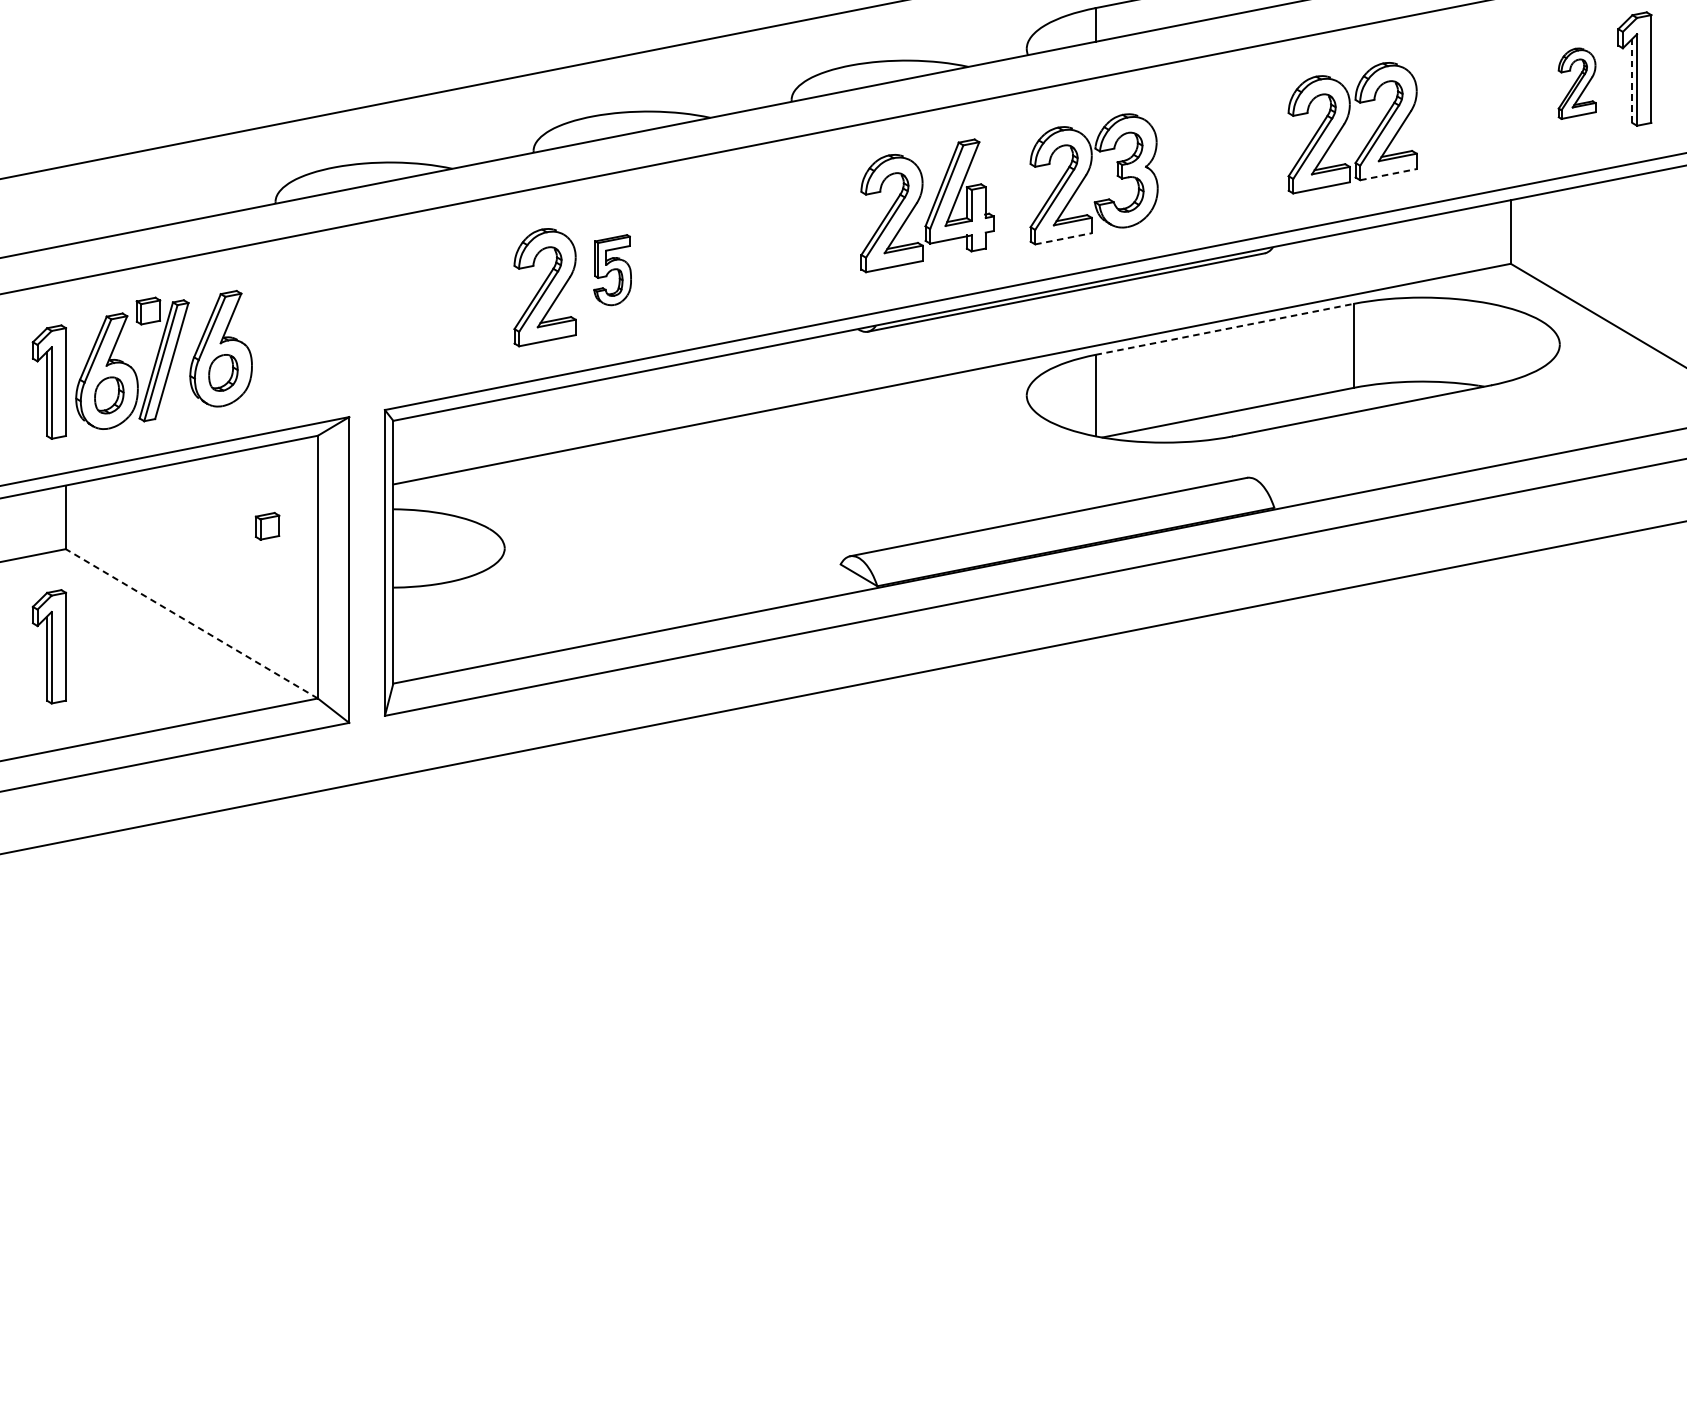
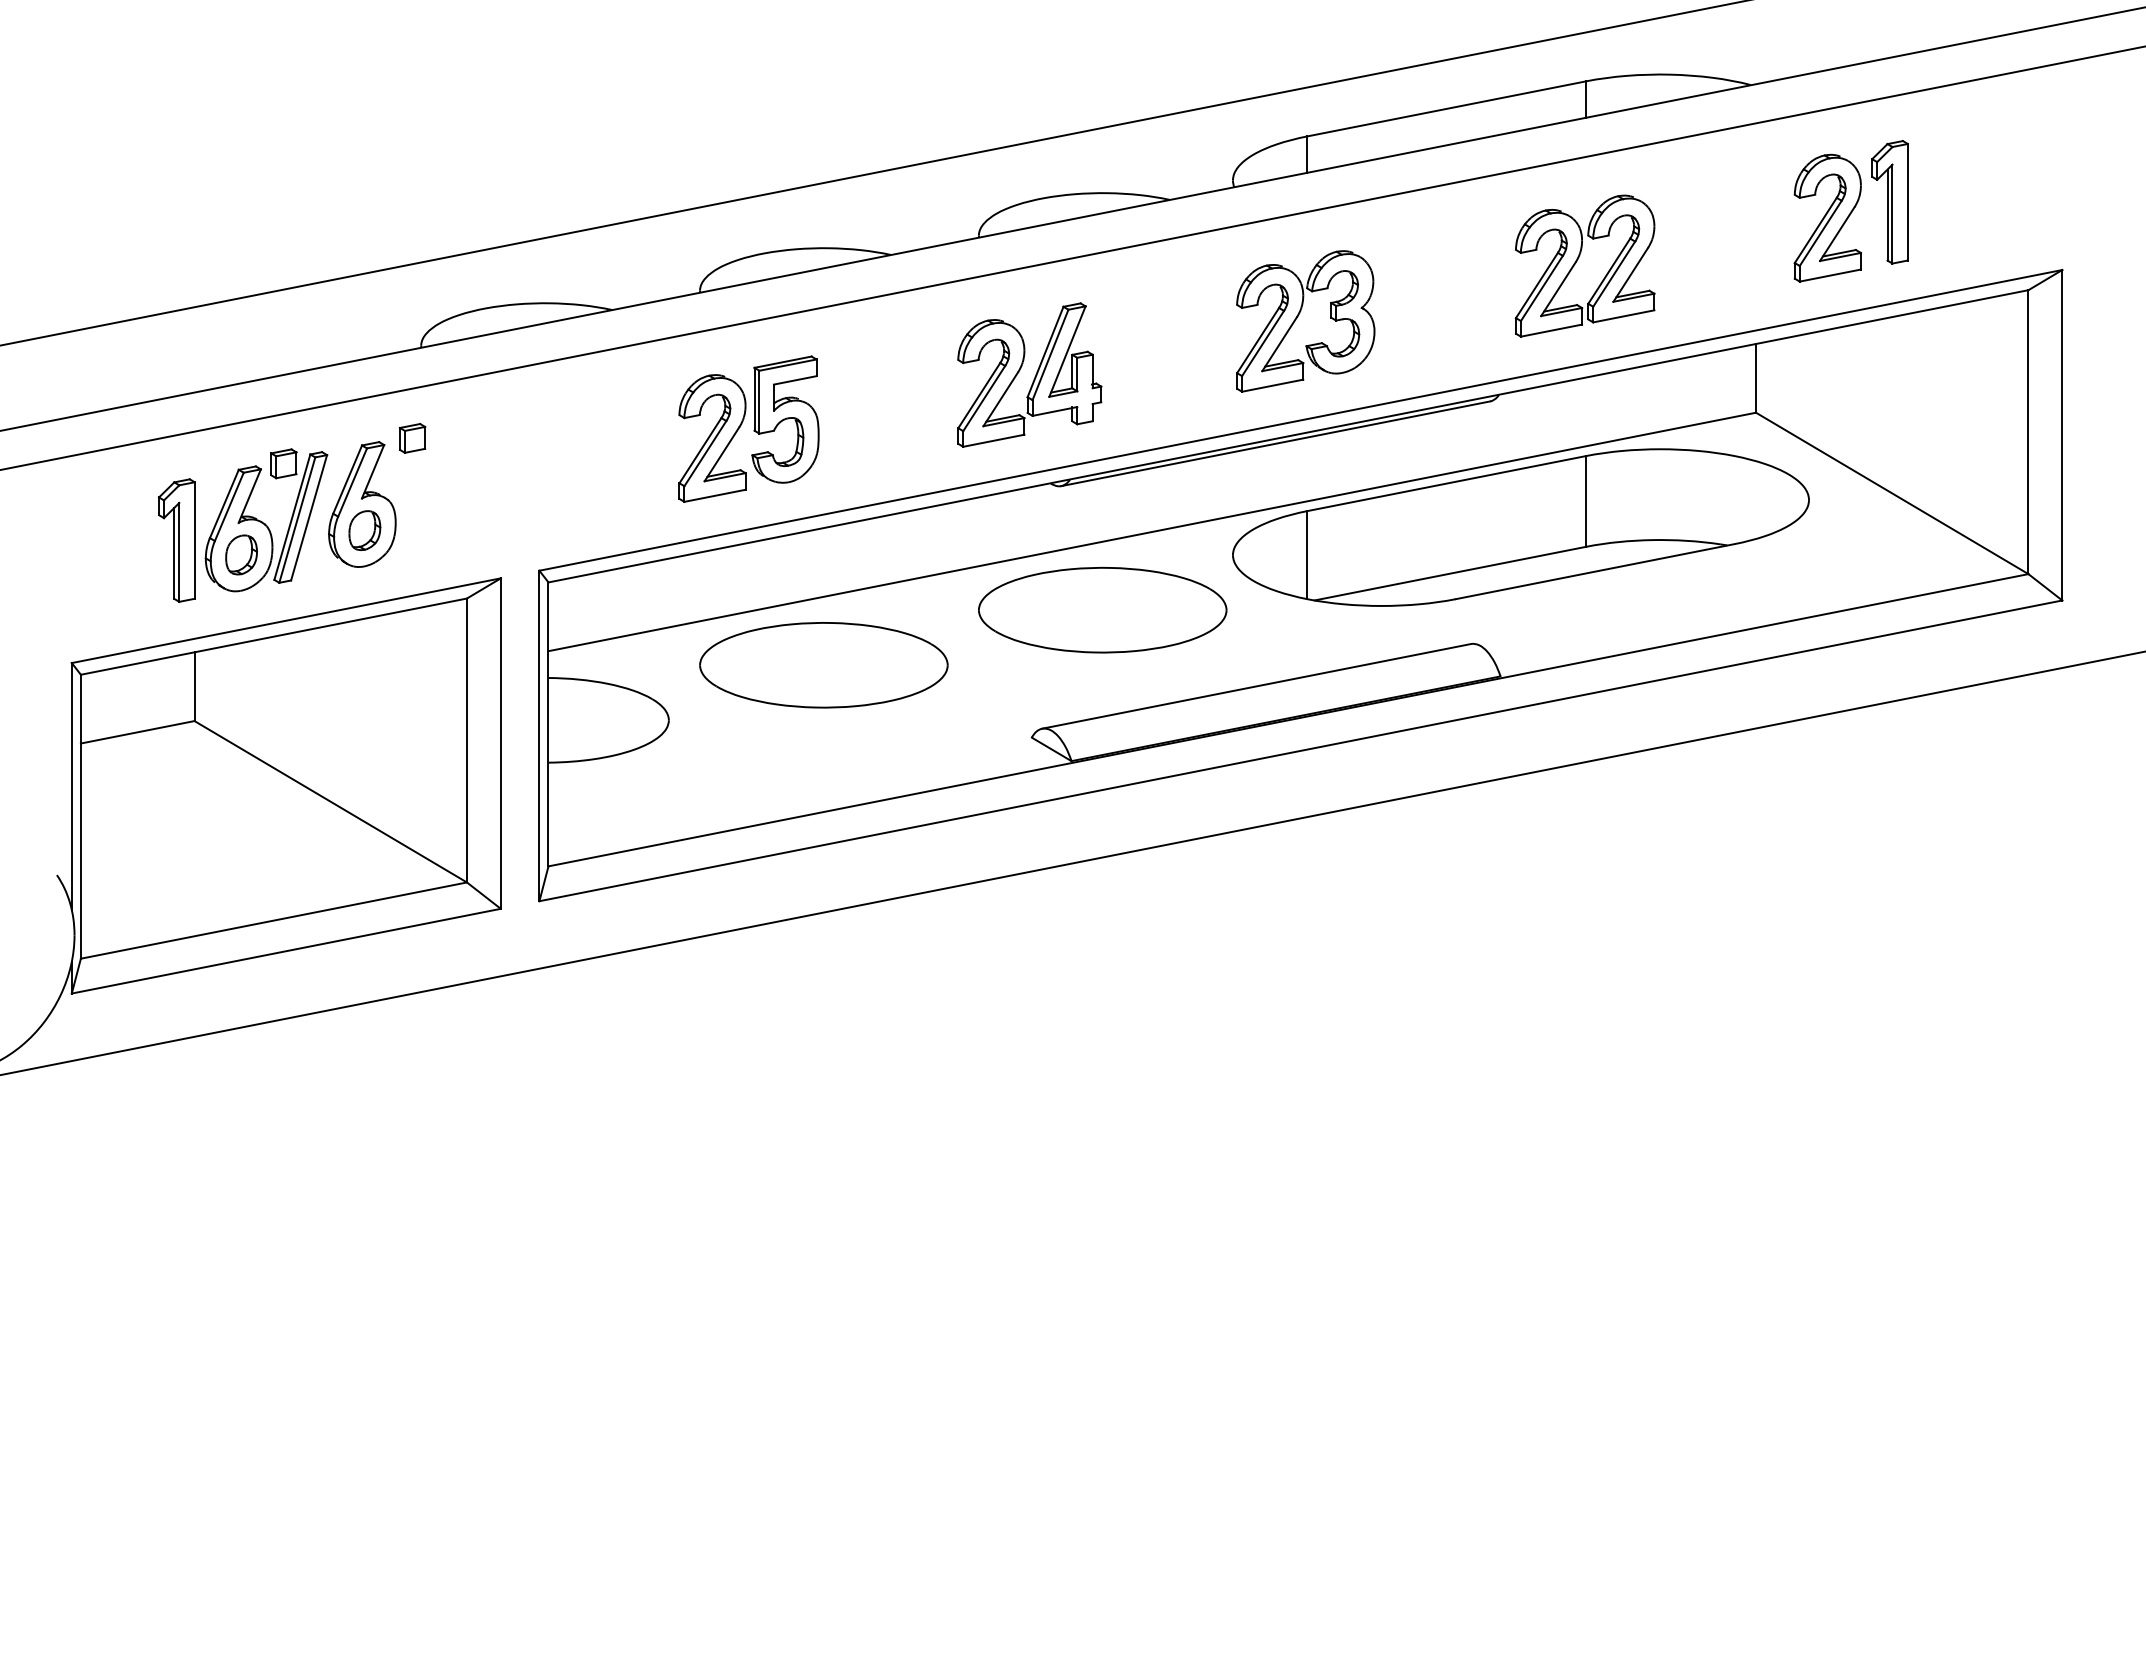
line: (1632, 81) -> (1887, 215), dashed -> solid
part: (1576, 83) -> (1827, 217), size x1.67
line: (1389, 174) -> (1624, 316), dashed -> solid
part: (927, 205) -> (1029, 374), moved
line: (1064, 238) -> (1273, 385), dashed -> solid
part: (612, 270) -> (785, 419), size x1.67
line: (1225, 329) -> (1447, 483), dashed -> solid
part: (906, 445) -> (1102, 609), added
part: (647, 497) -> (823, 665), added
part: (267, 526) -> (412, 438), moved
line: (191, 623) -> (330, 801), dashed -> solid
part: (49, 646) -> (176, 826), removed

